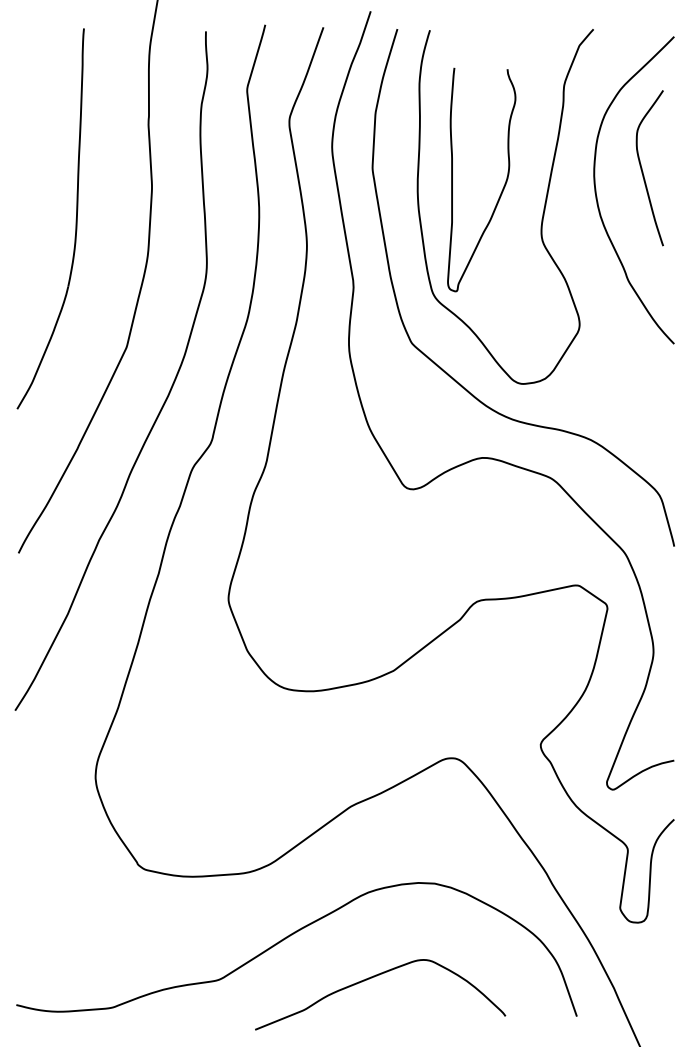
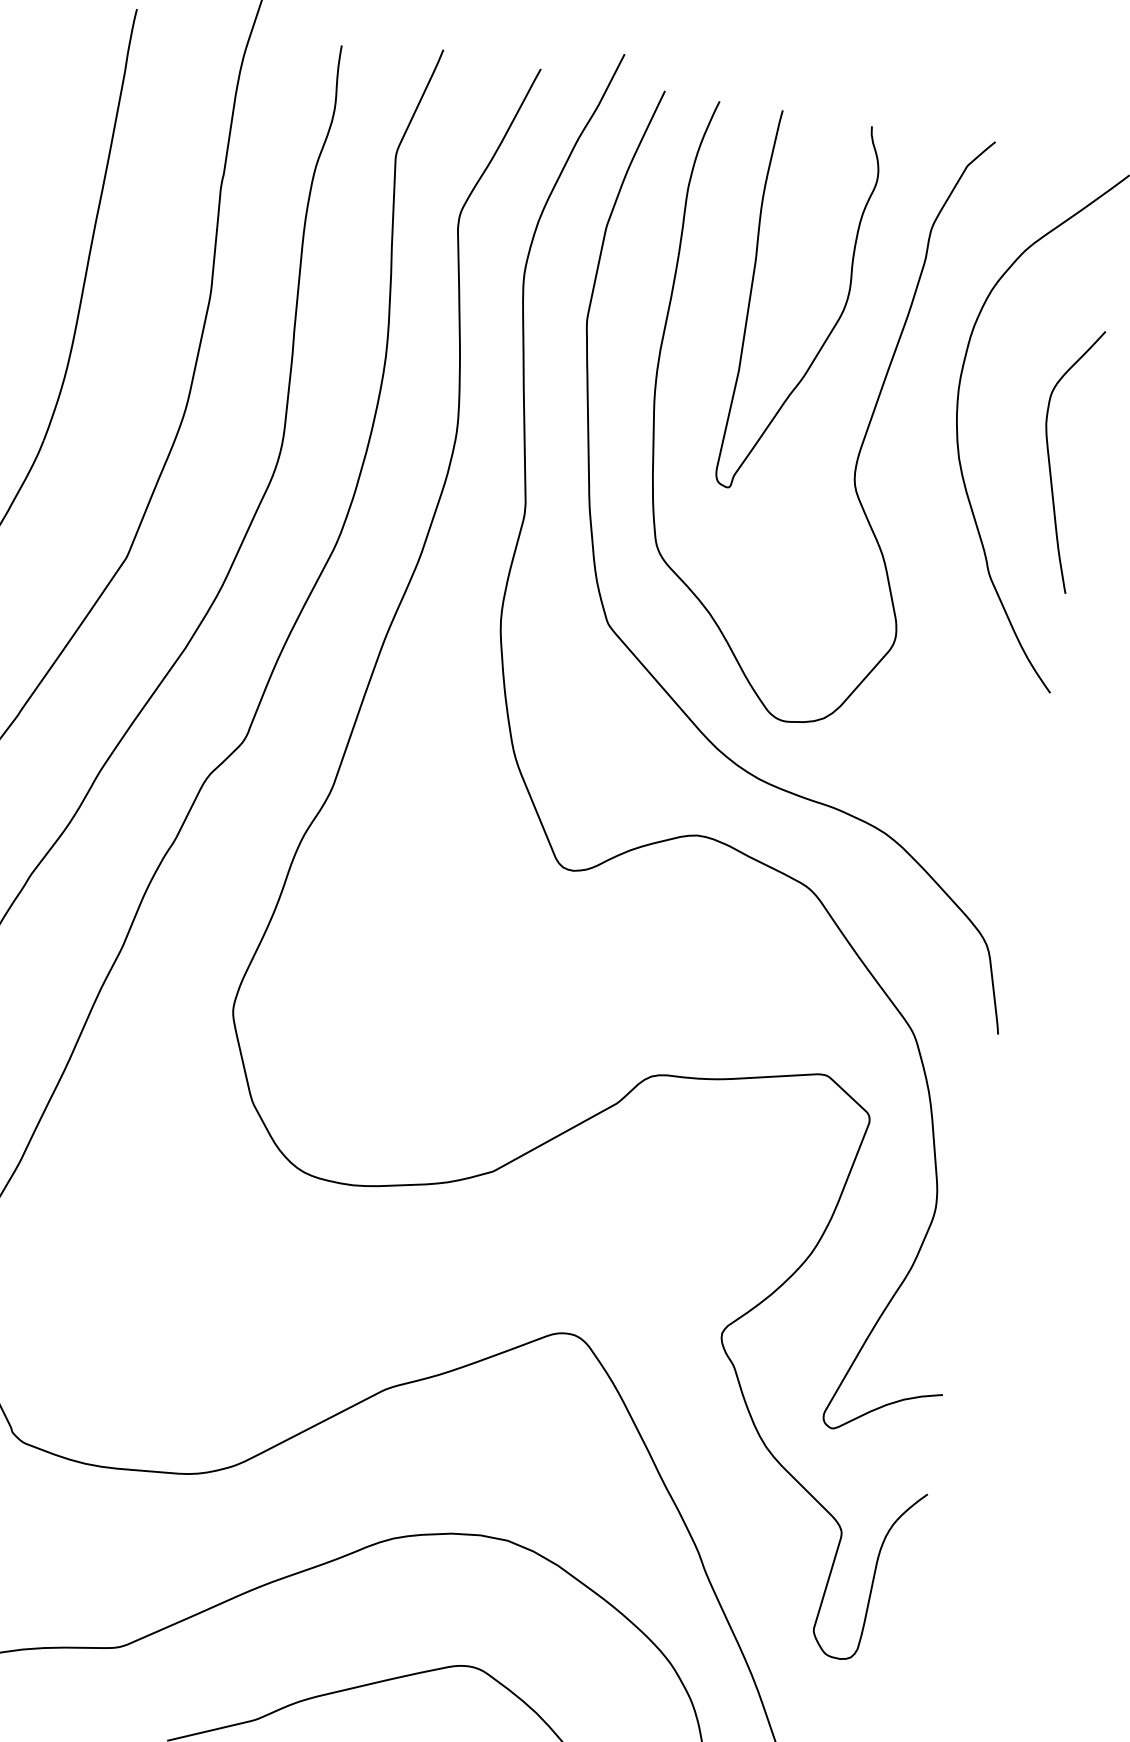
curve: (643, 171) -> (1051, 463), moved
curve: (501, 190) -> (830, 329), moved

